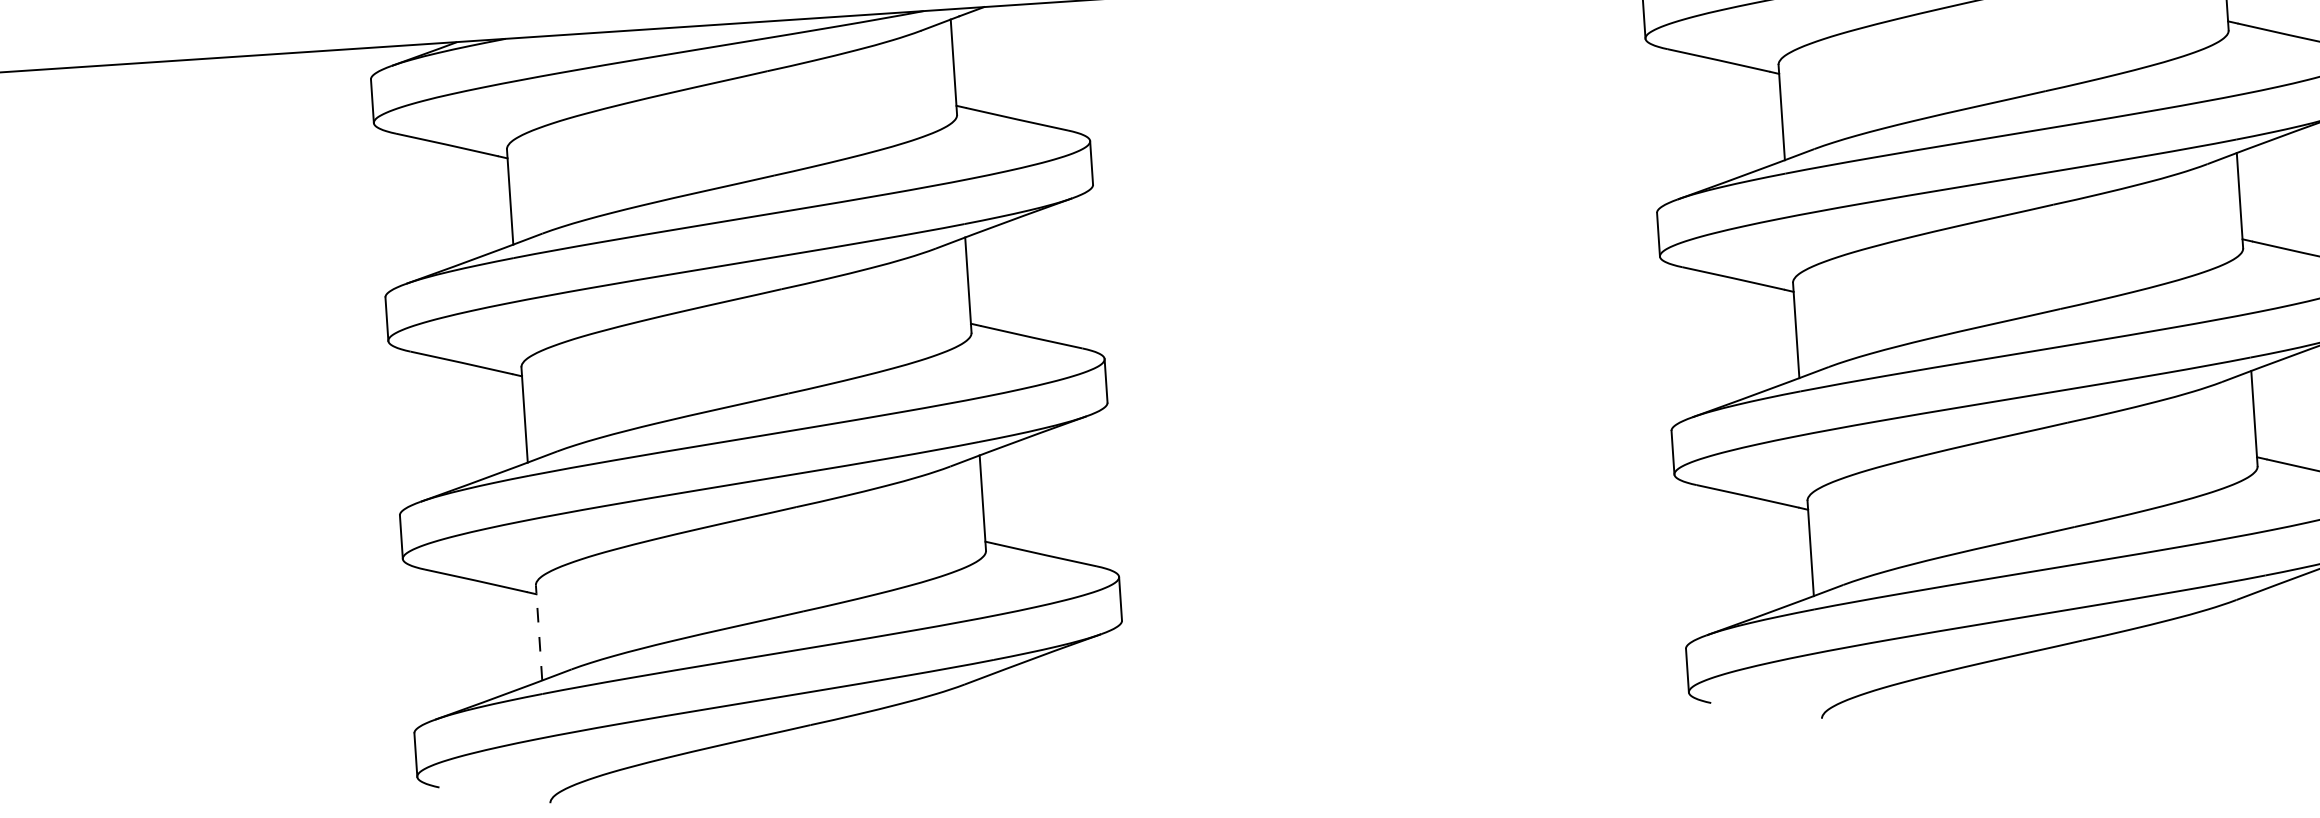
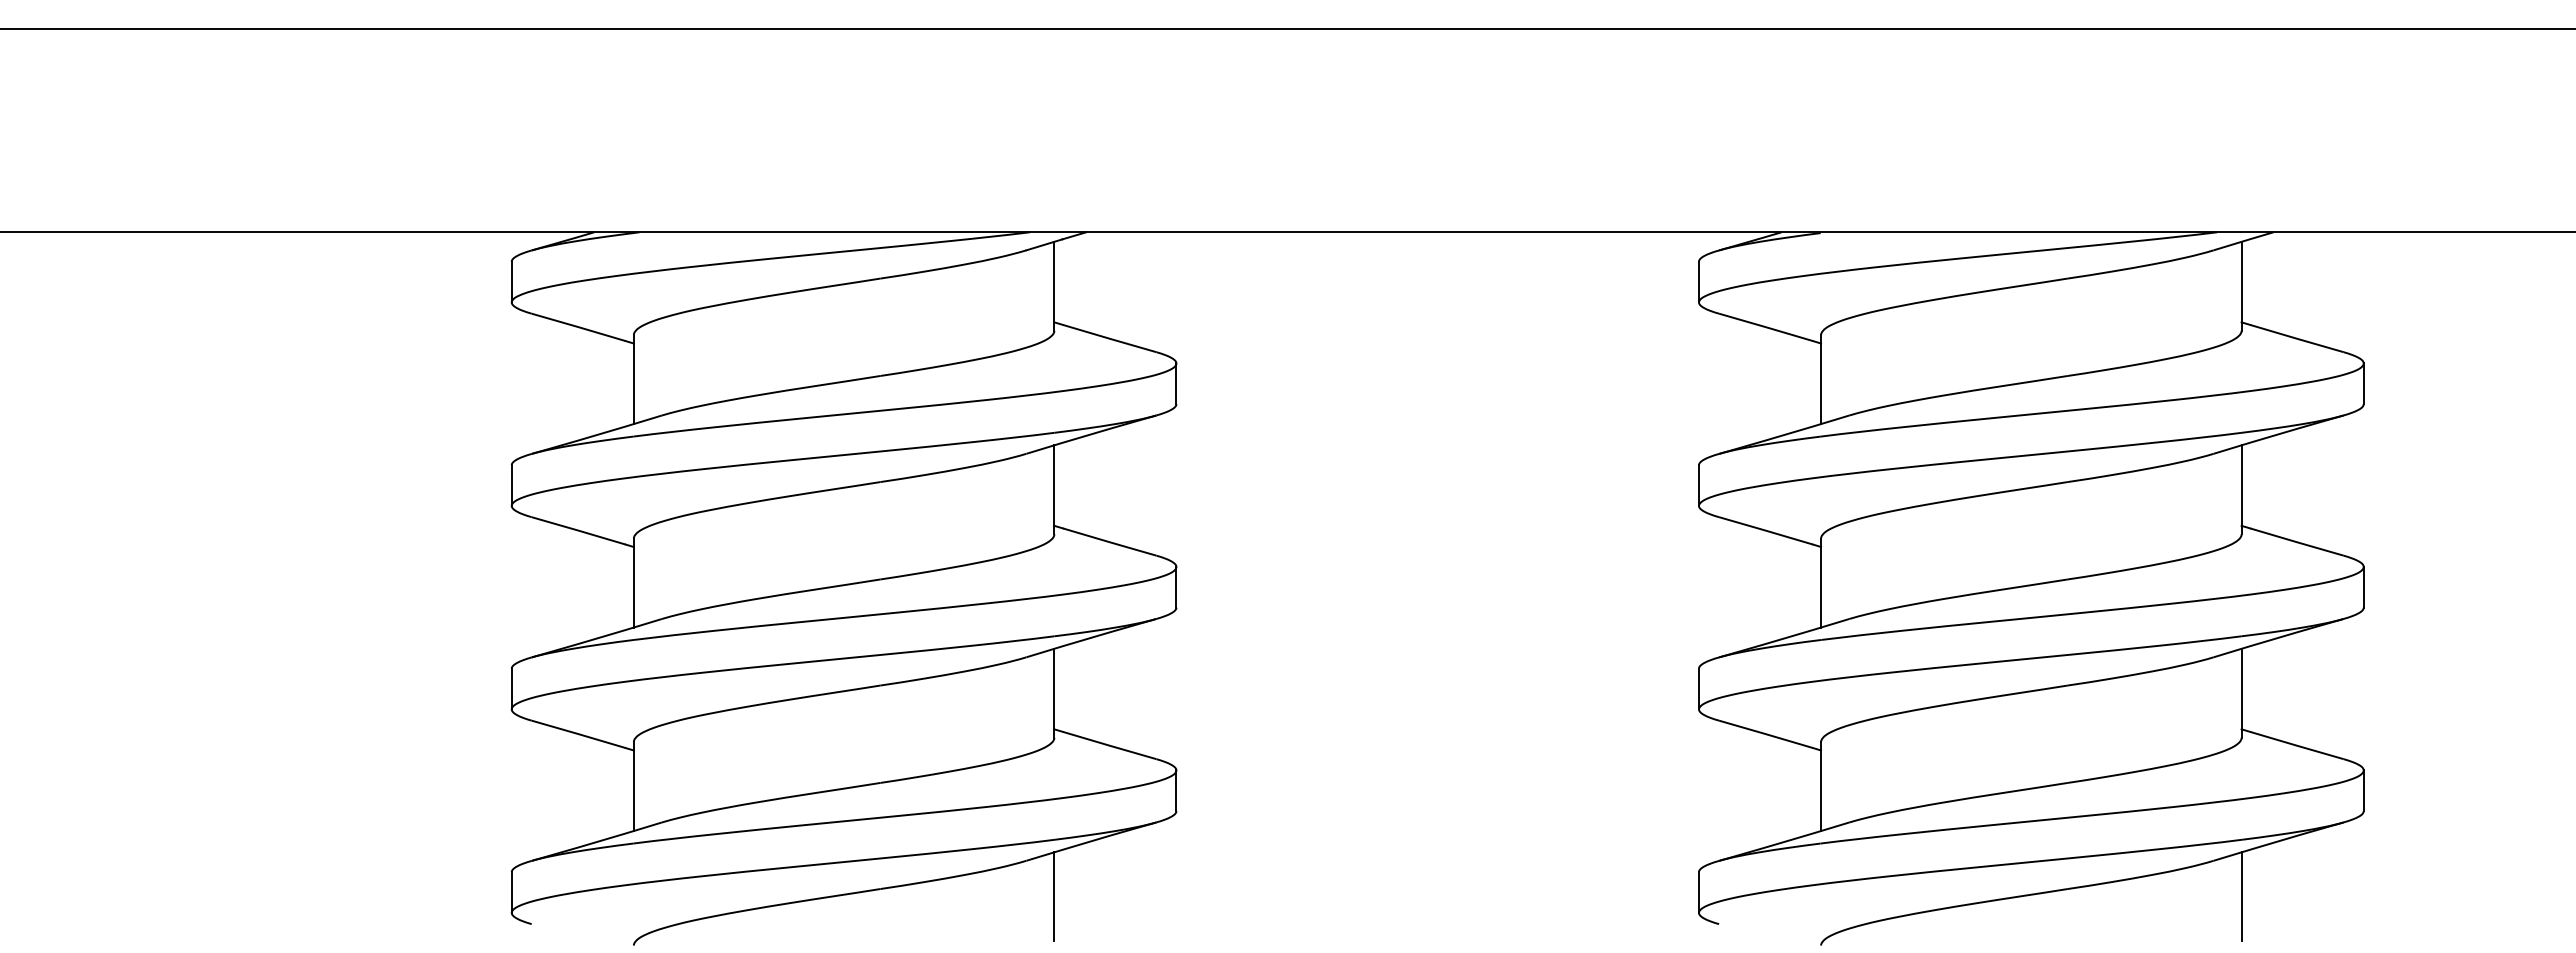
line: (538, 632) -> (633, 786), dashed -> solid
line: (2268, 636) -> (2241, 896), added
line: (997, 720) -> (1054, 896), added

